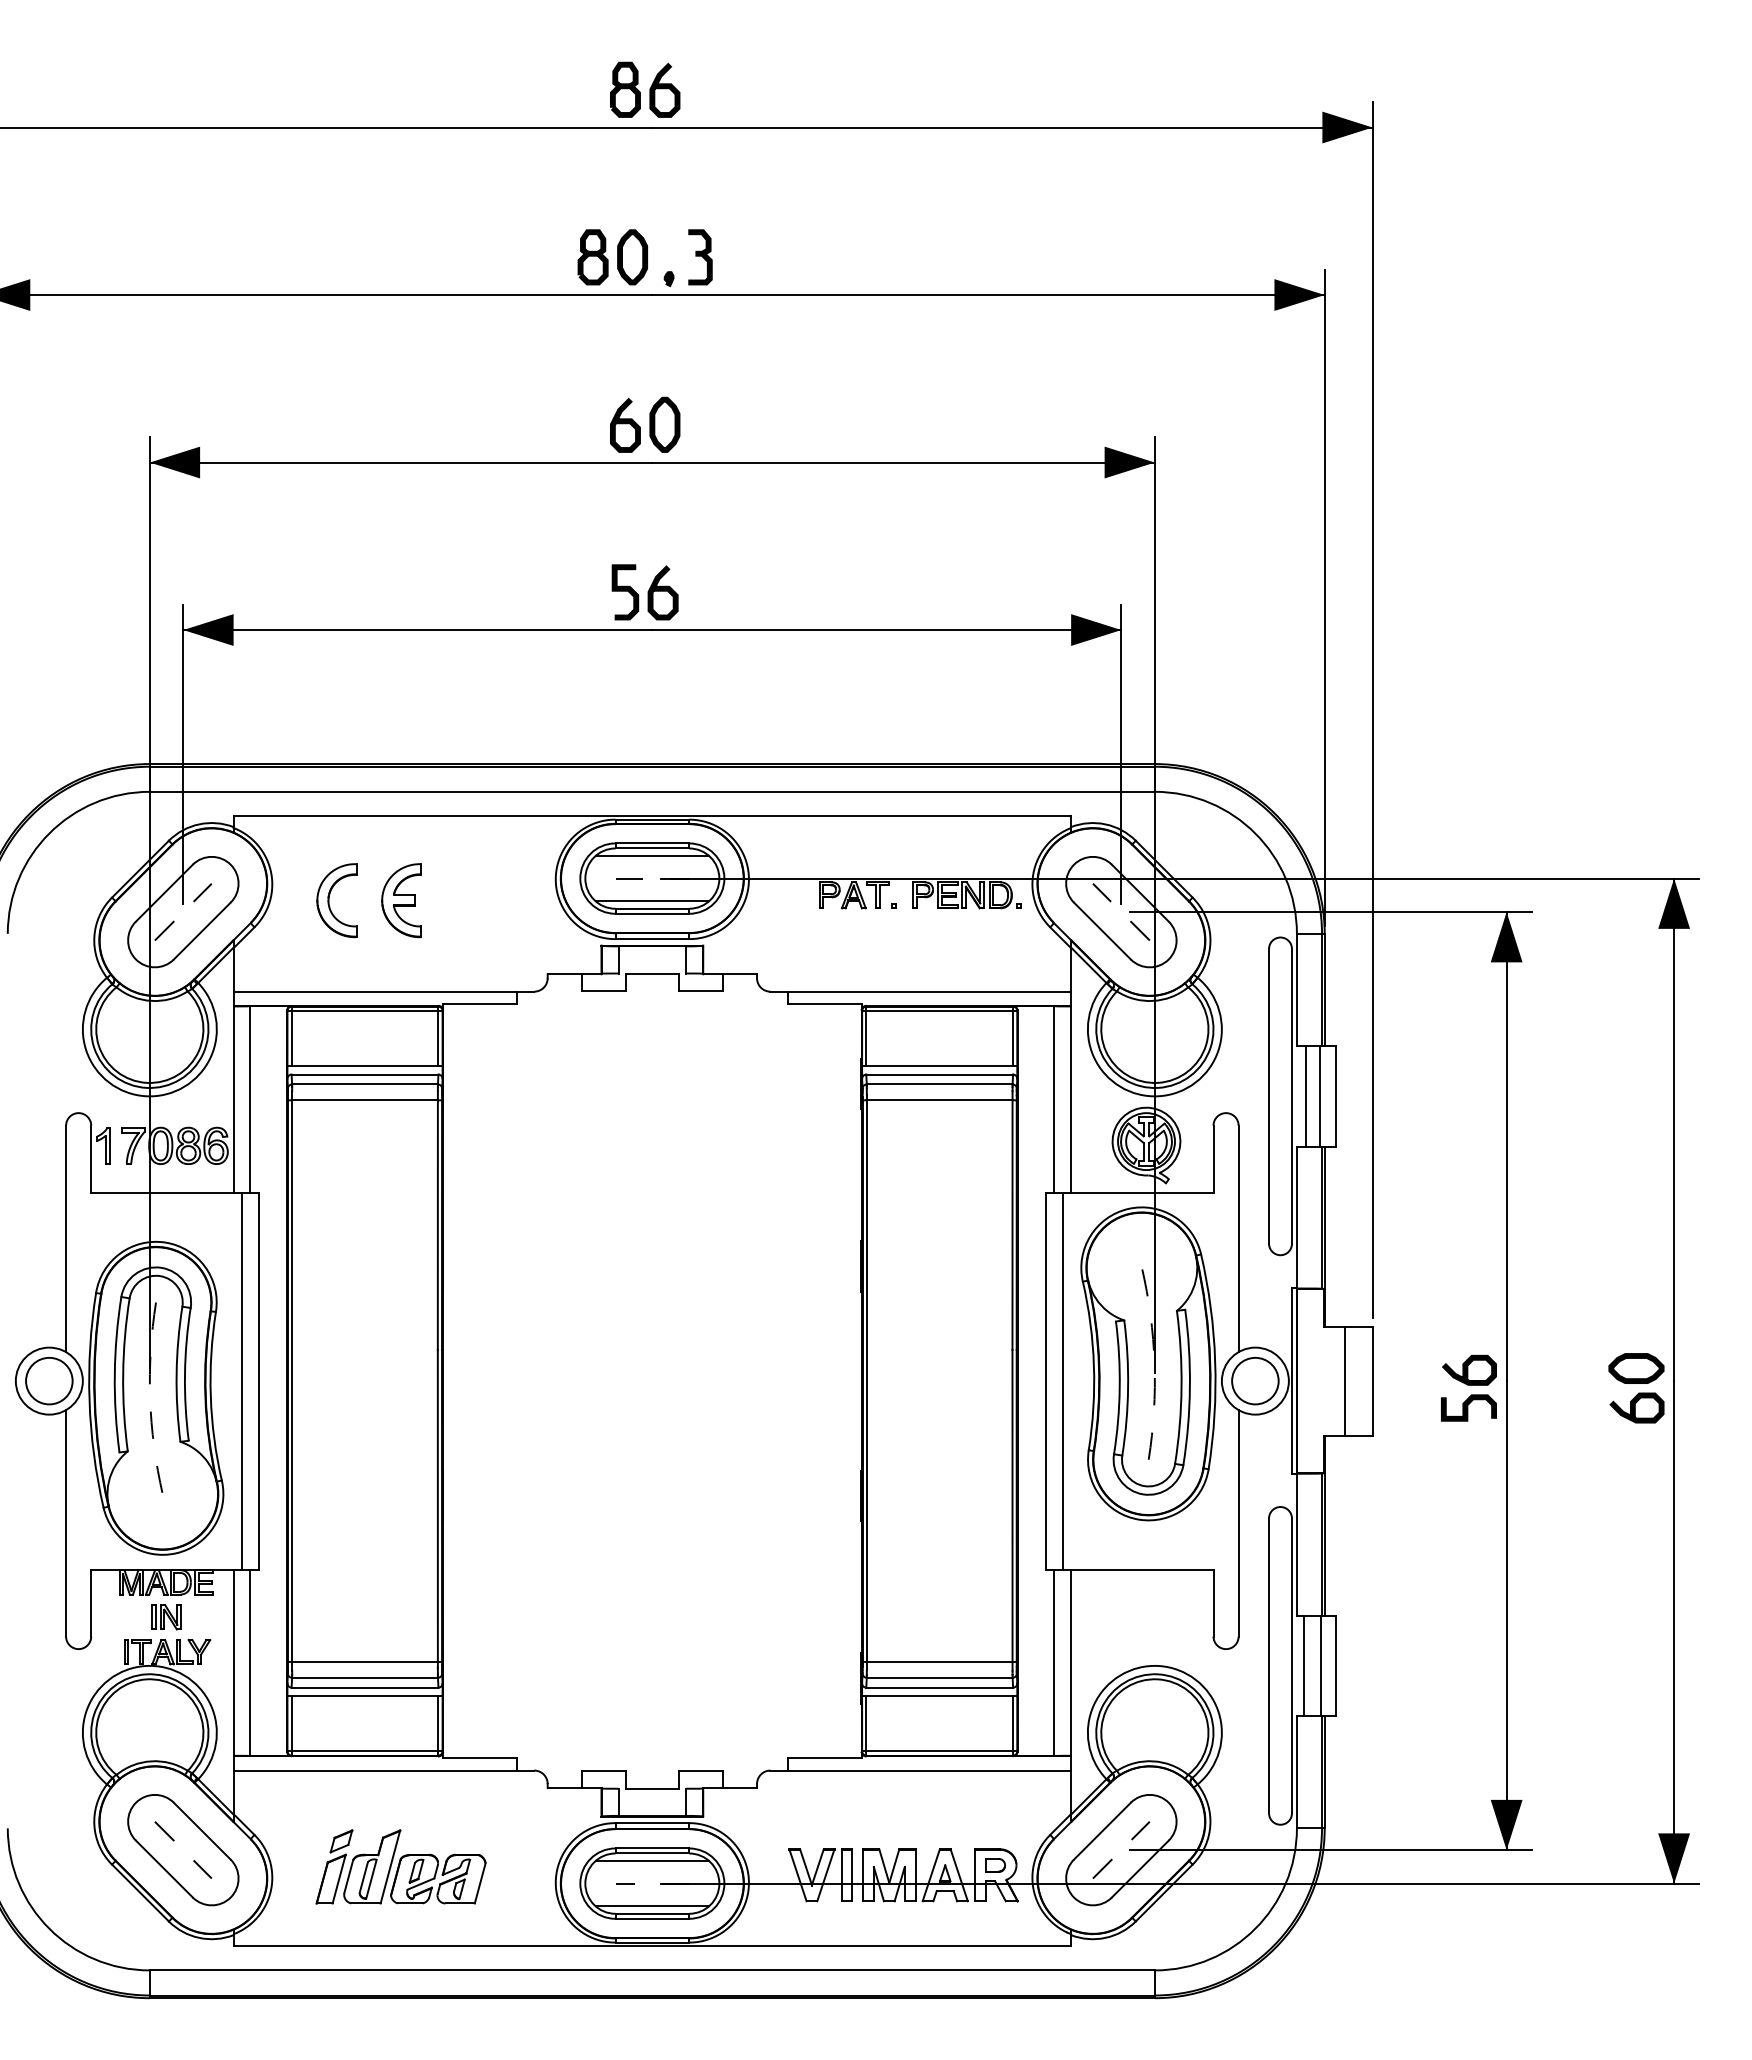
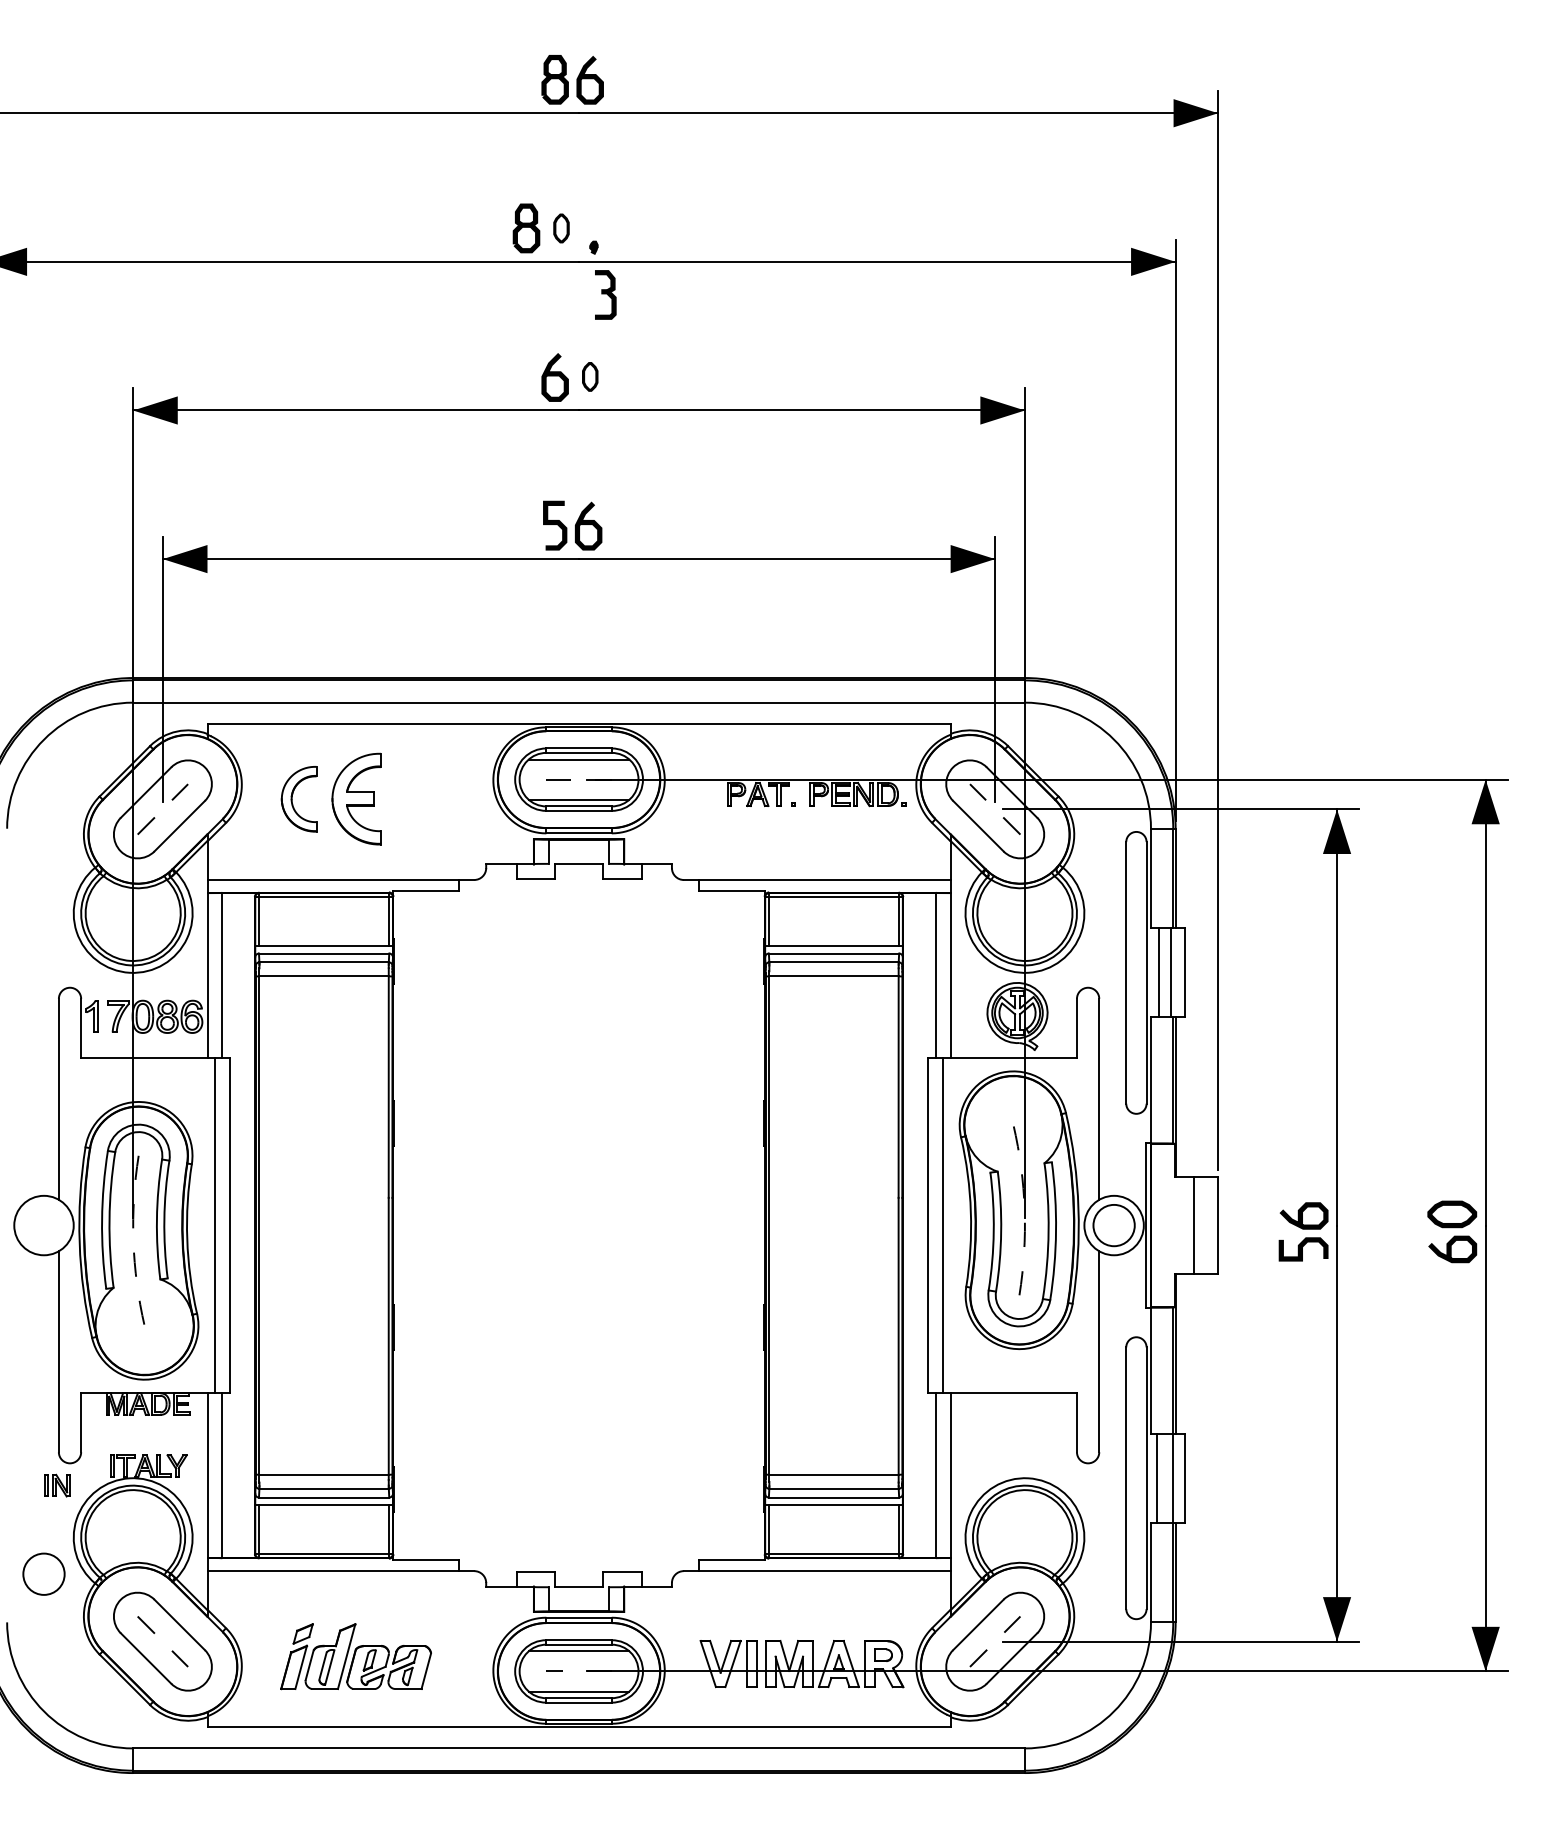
part: (632, 257) -> (561, 228), size x0.6
part: (700, 257) -> (605, 295), moved
part: (664, 424) -> (589, 376), size x0.6
part: (401, 900) -> (356, 799), size x1.4
circle: (49, 1381) -> (44, 1574), moved
part: (166, 1617) -> (57, 1485), moved

